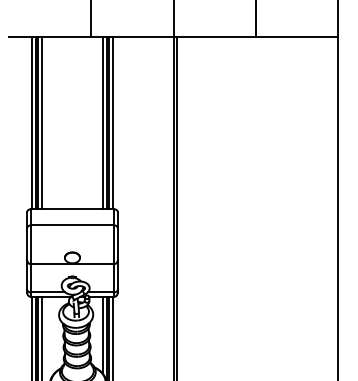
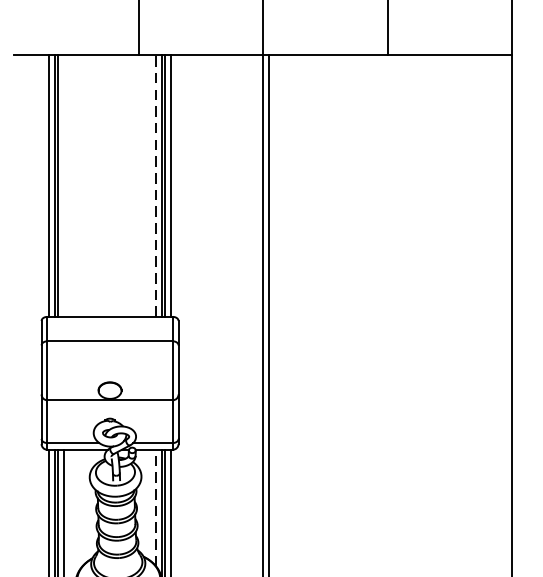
line: (42, 122) -> (64, 185), removed
line: (102, 122) -> (155, 185), solid -> dashed
line: (102, 334) -> (155, 506), solid -> dashed

